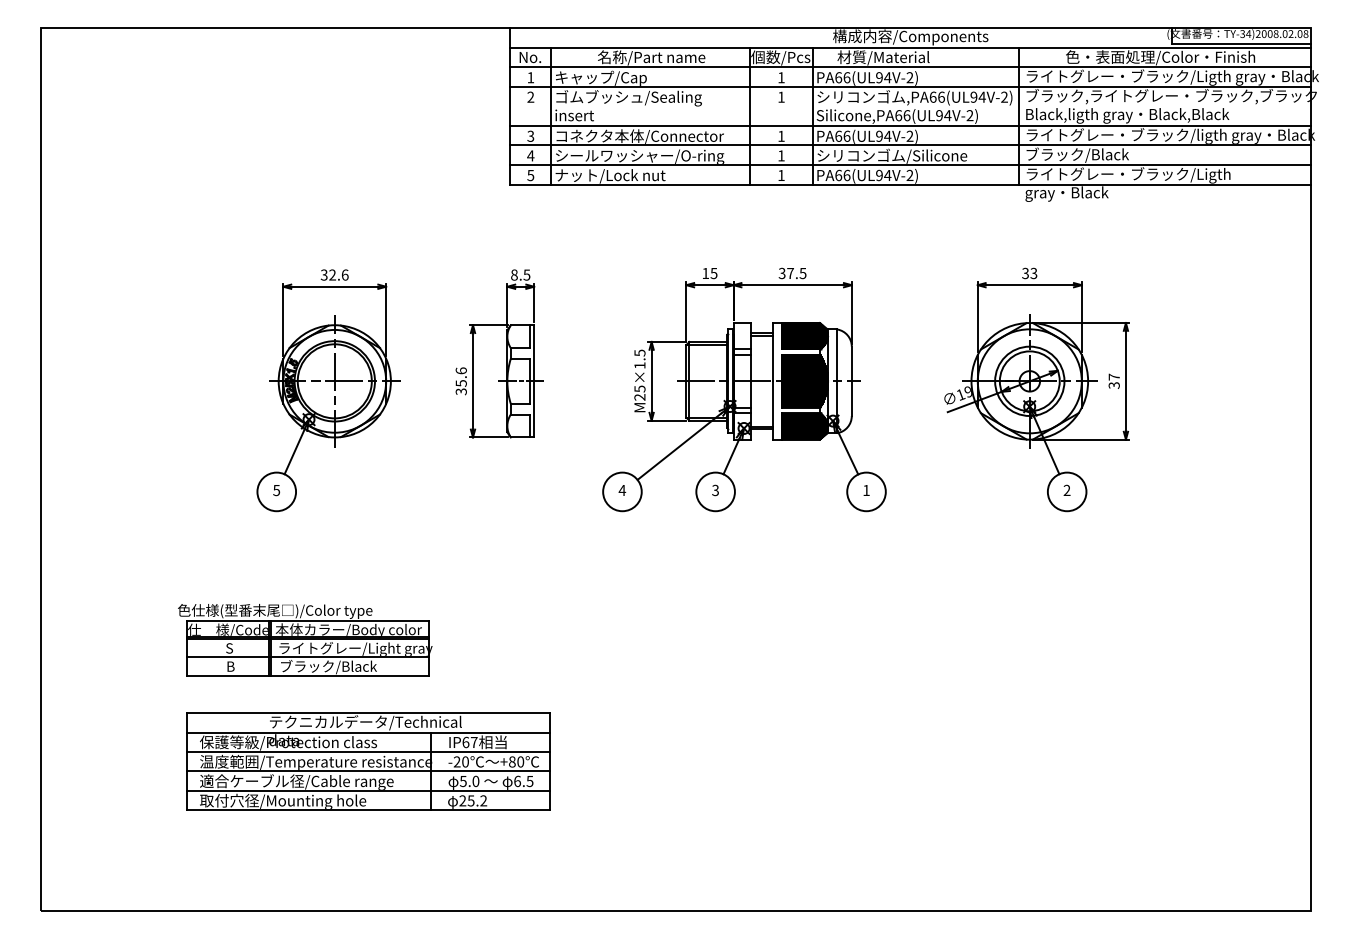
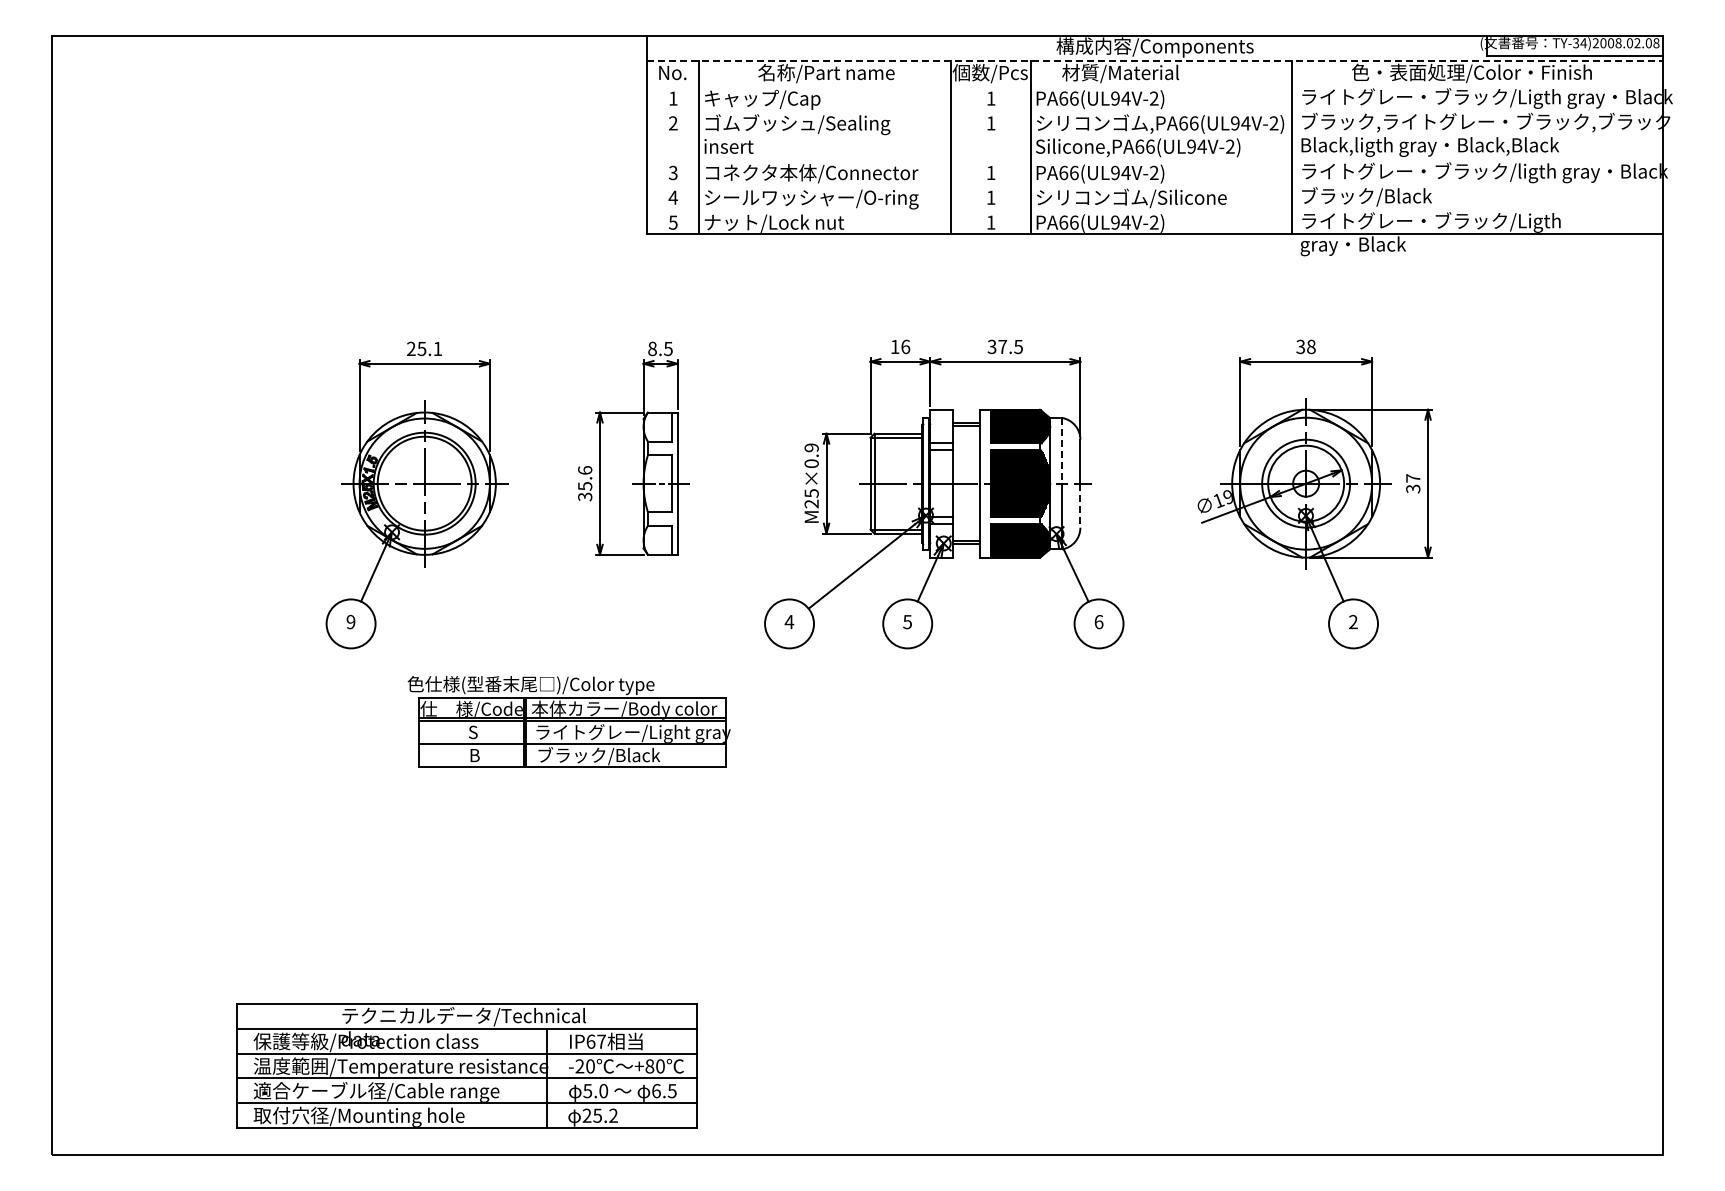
line: (911, 47) -> (1155, 60), solid -> dashed
line: (910, 67) -> (1154, 85), removed
line: (910, 87) -> (1154, 110), removed
line: (910, 125) -> (1154, 159), removed
line: (910, 145) -> (1154, 184), removed
line: (910, 165) -> (1154, 209), removed
text: (713, 273) -> (905, 346), 15 -> 16
text: (1034, 273) -> (1311, 346), 33 -> 38
text: (334, 274) -> (424, 348), 32.6 -> 25.1
line: (837, 355) -> (1062, 450), solid -> dashed
text: (639, 359) -> (811, 455), M25×1.5 -> M25×0.9
line: (851, 398) -> (1080, 505), solid -> dashed
text: (276, 490) -> (350, 621), 5 -> 9
text: (715, 490) -> (907, 621), 3 -> 5
text: (866, 490) -> (1098, 622), 1 -> 6
part: (304, 639) -> (568, 721), moved
part: (367, 761) -> (466, 1065), moved

